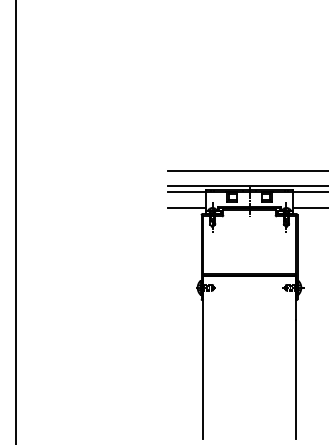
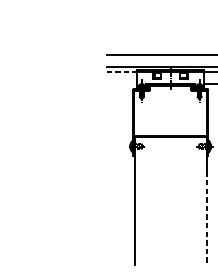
line: (187, 192) -> (122, 72), solid -> dashed
line: (186, 207) -> (121, 83), removed
line: (295, 379) -> (206, 218), solid -> dashed

